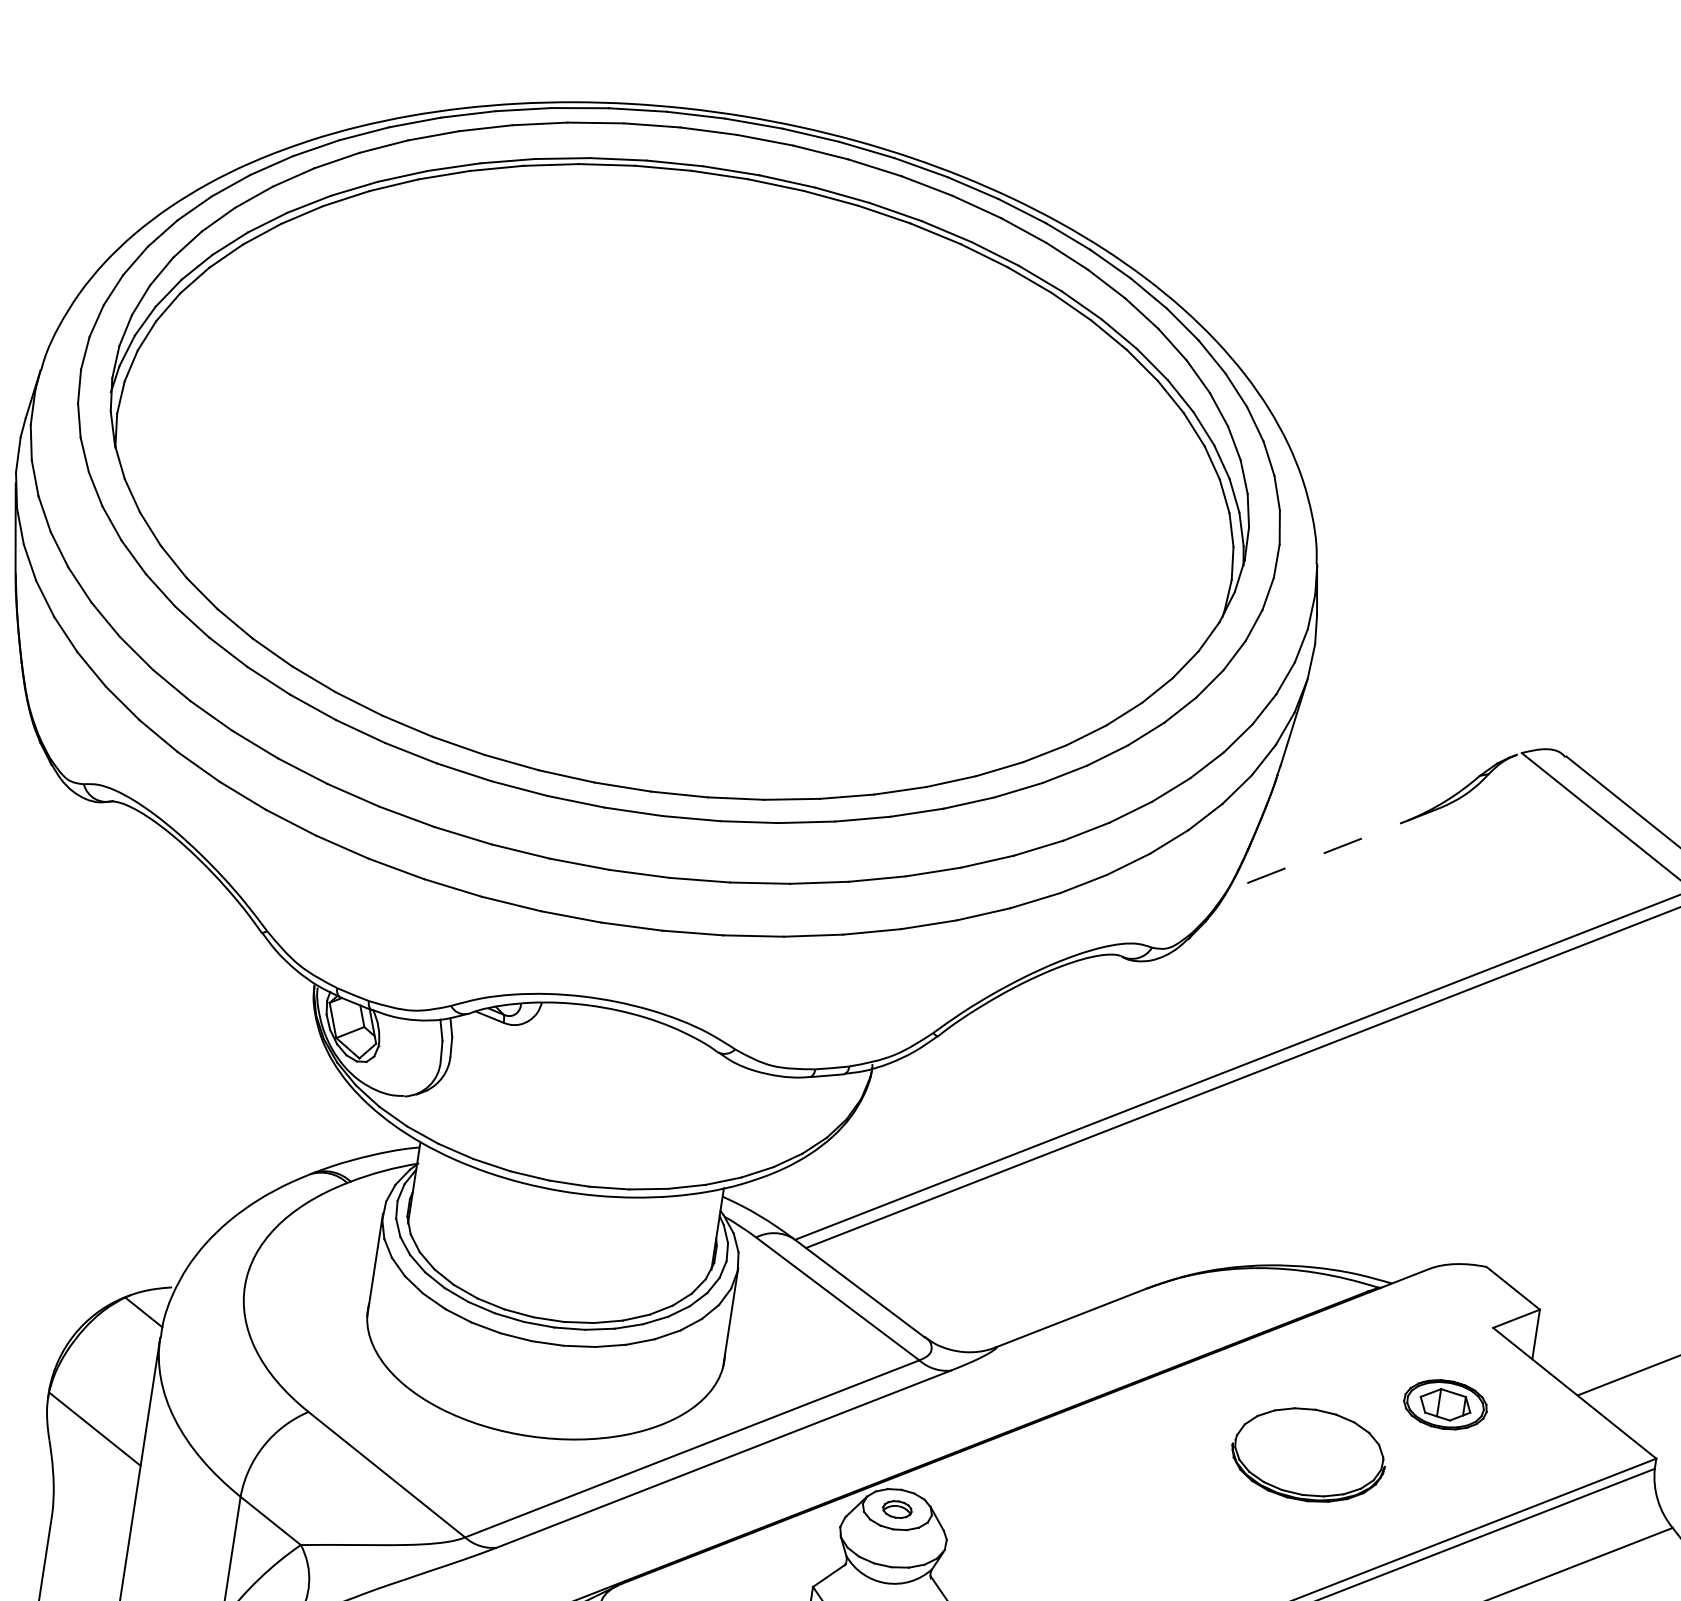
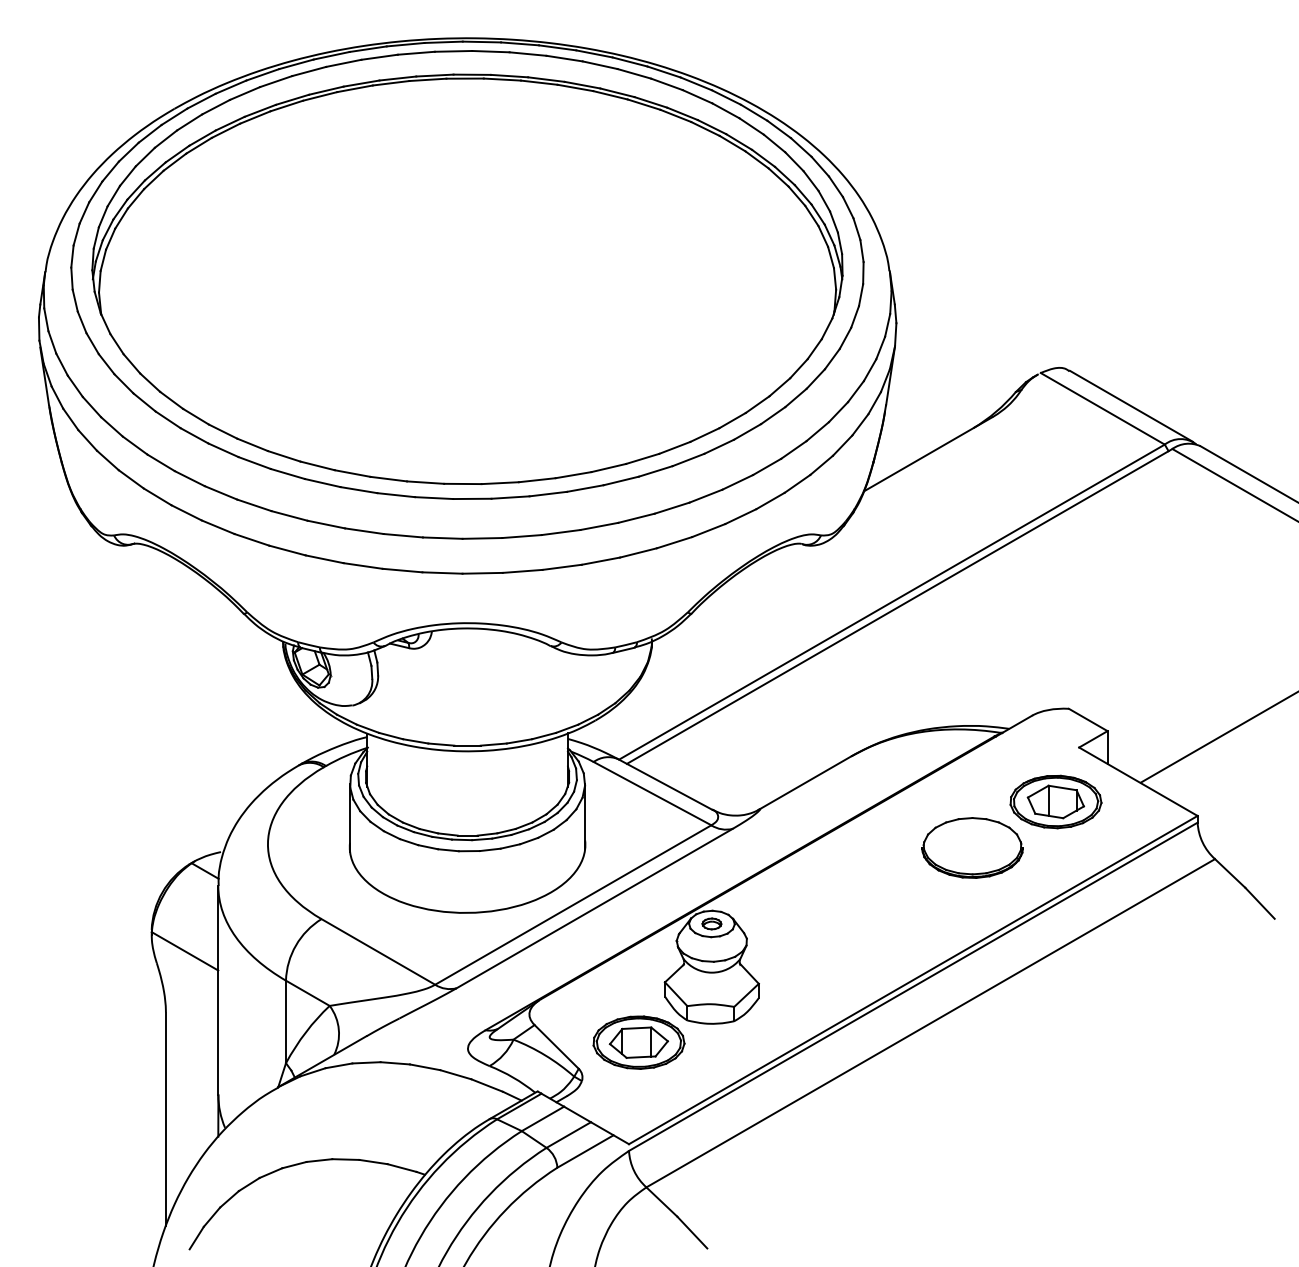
line: (1333, 850) -> (928, 454), dashed -> solid
part: (1444, 1403) -> (1055, 801), size x1.67

